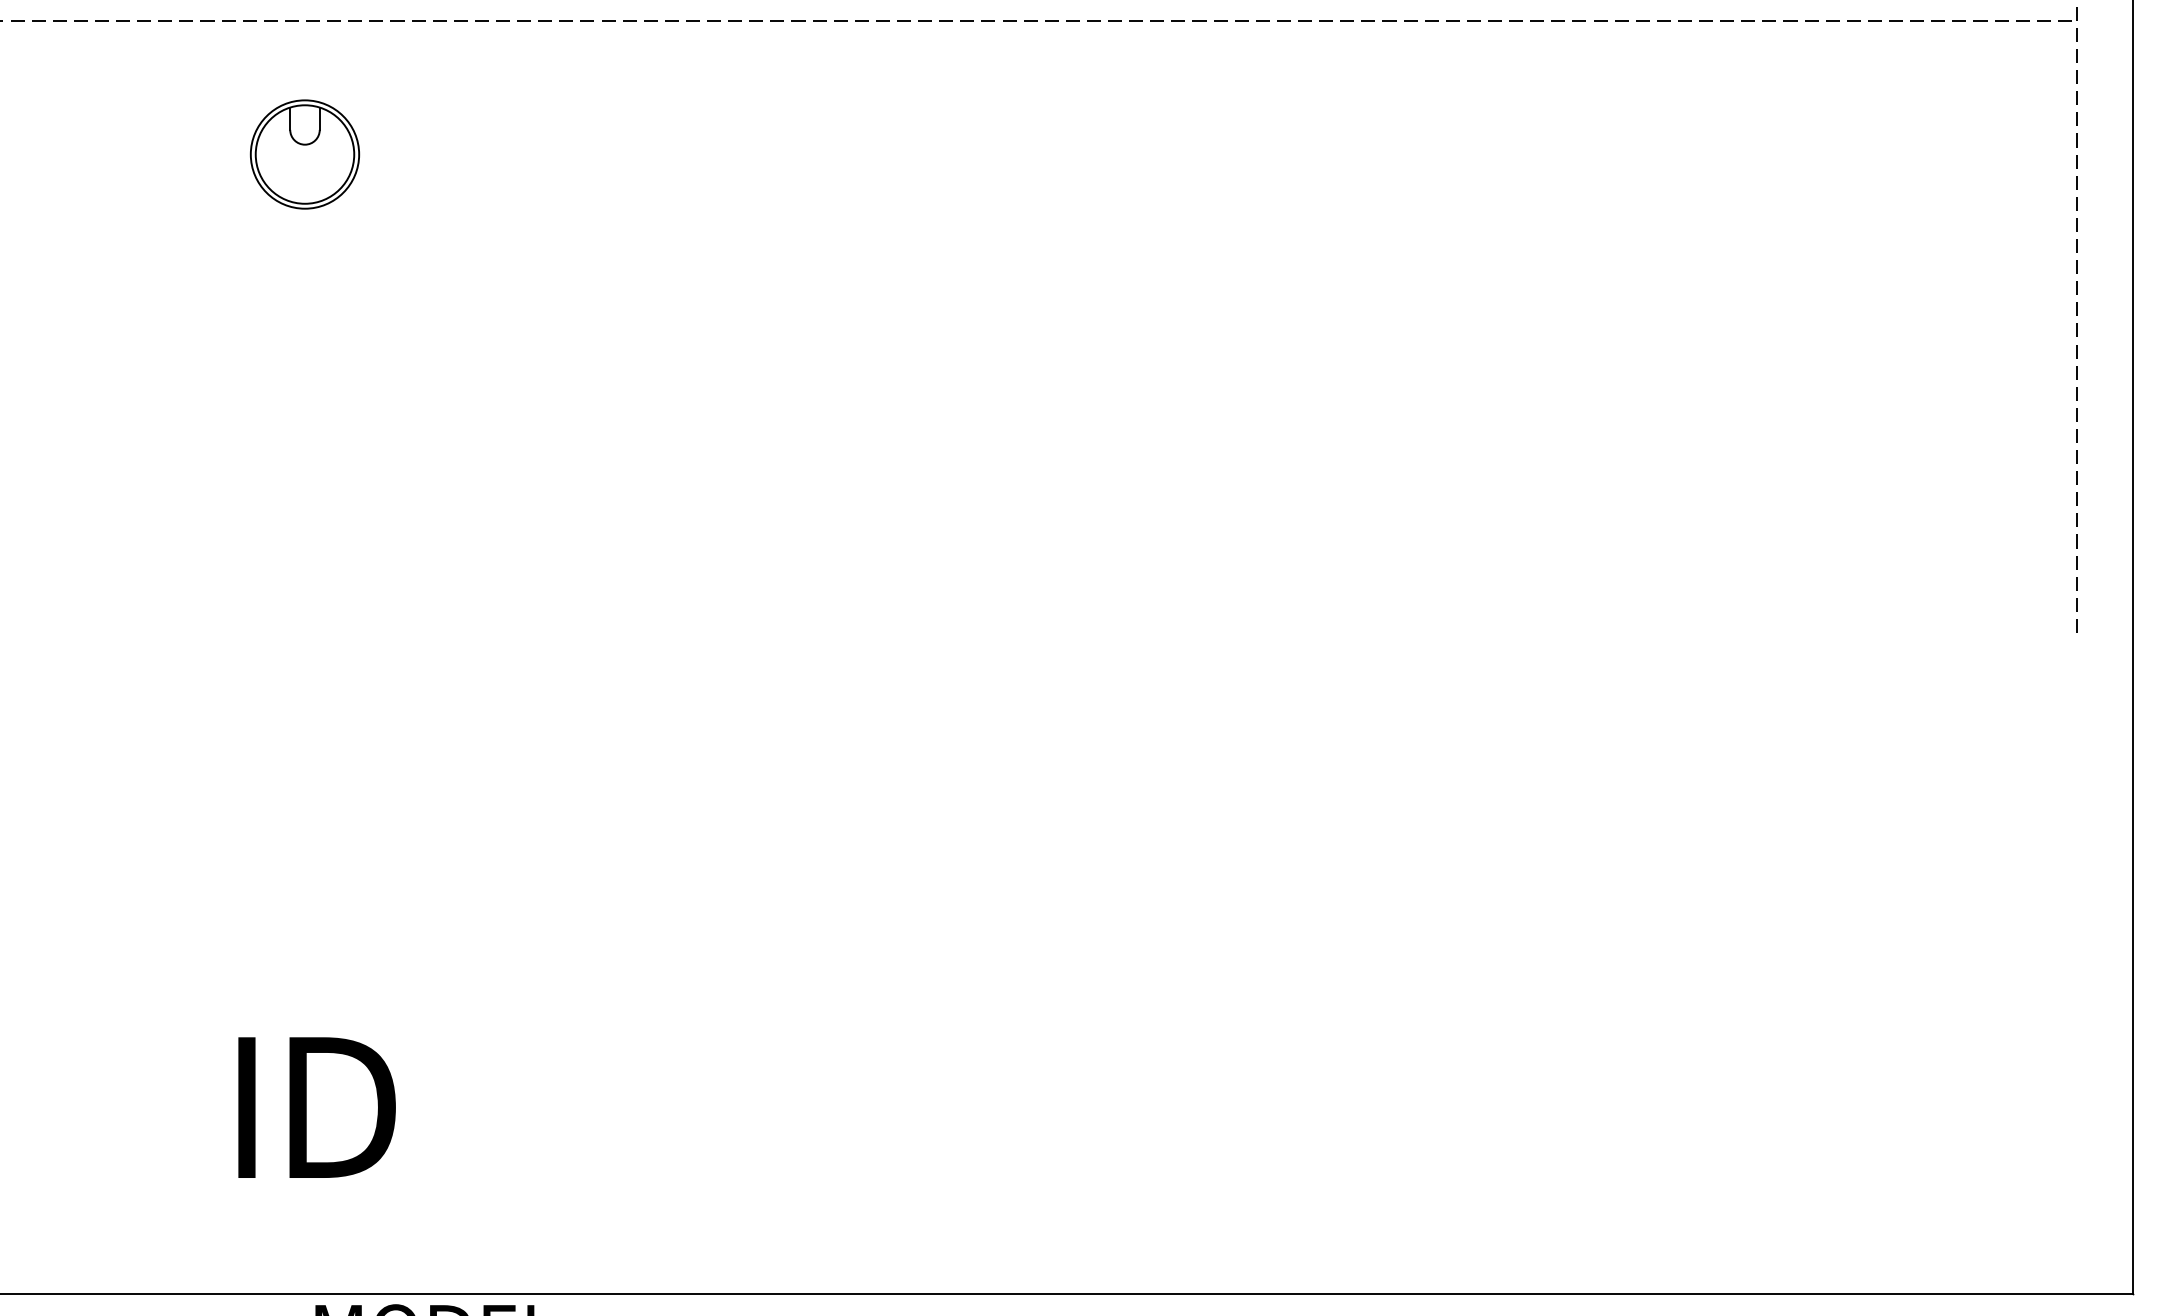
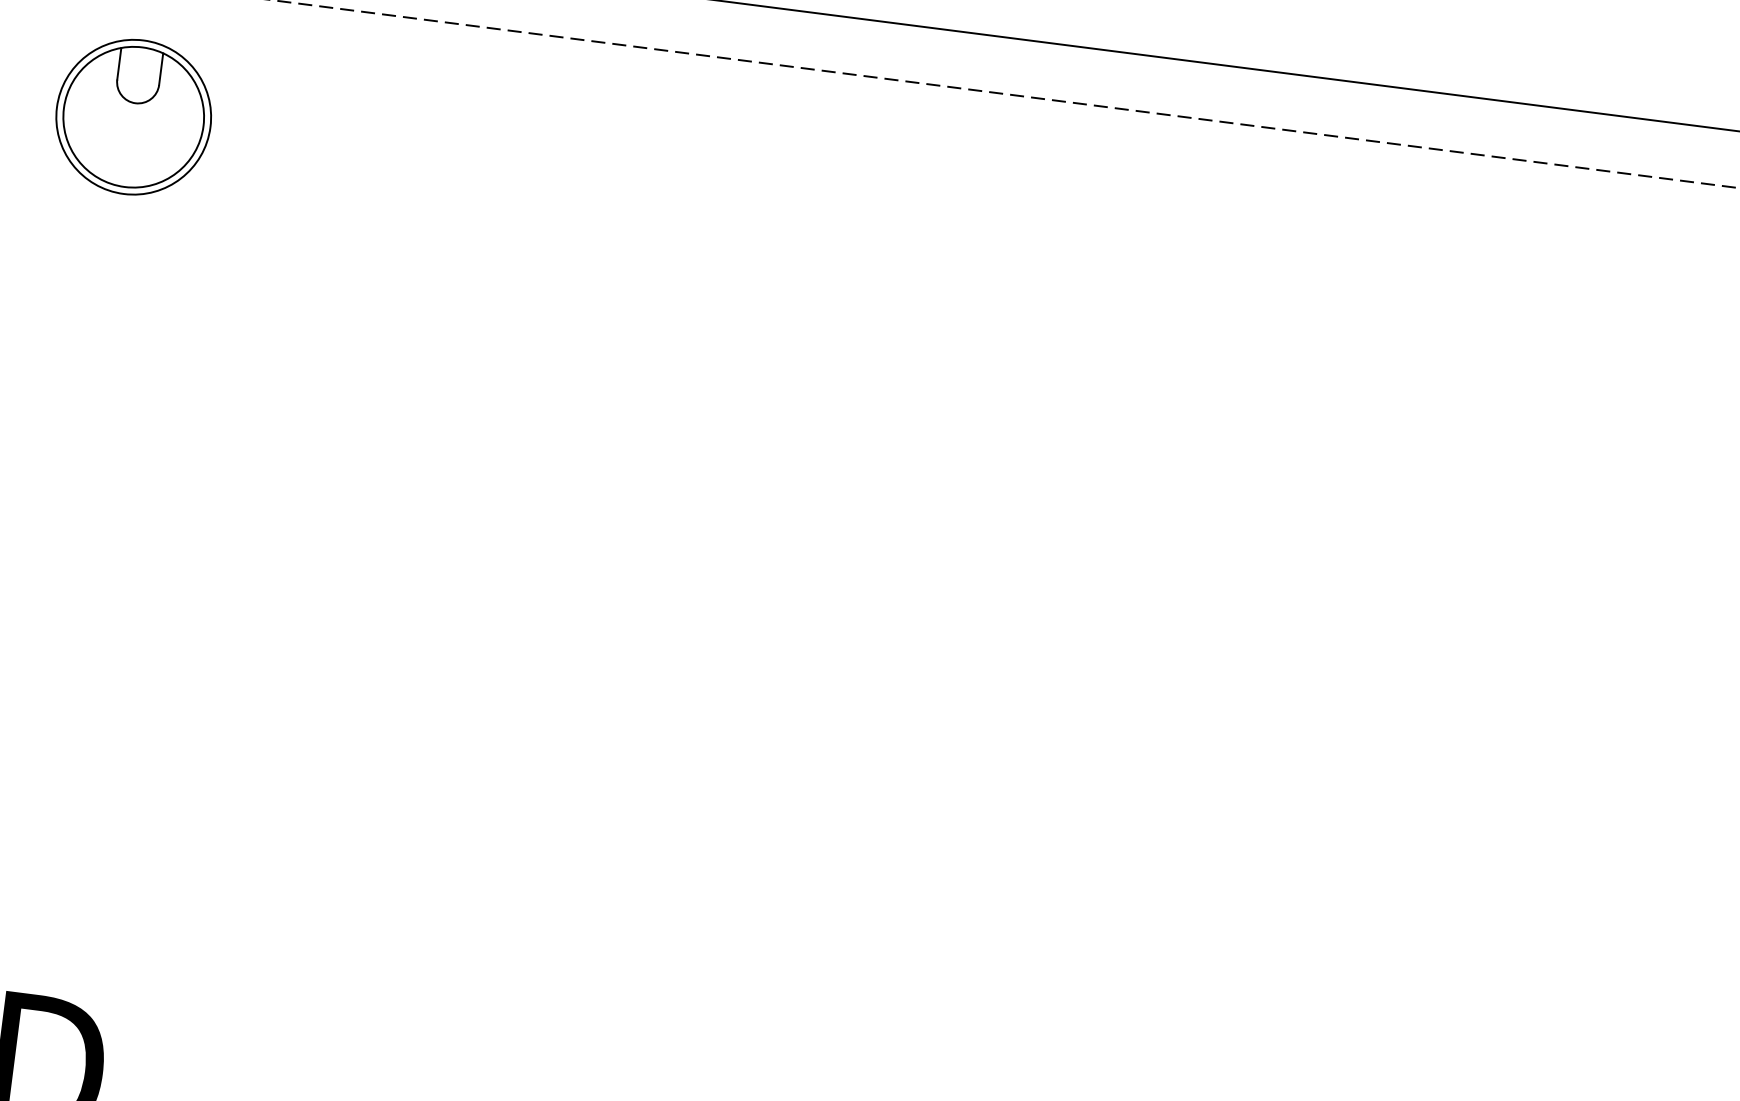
part: (304, 154) -> (133, 117), size x1.43

